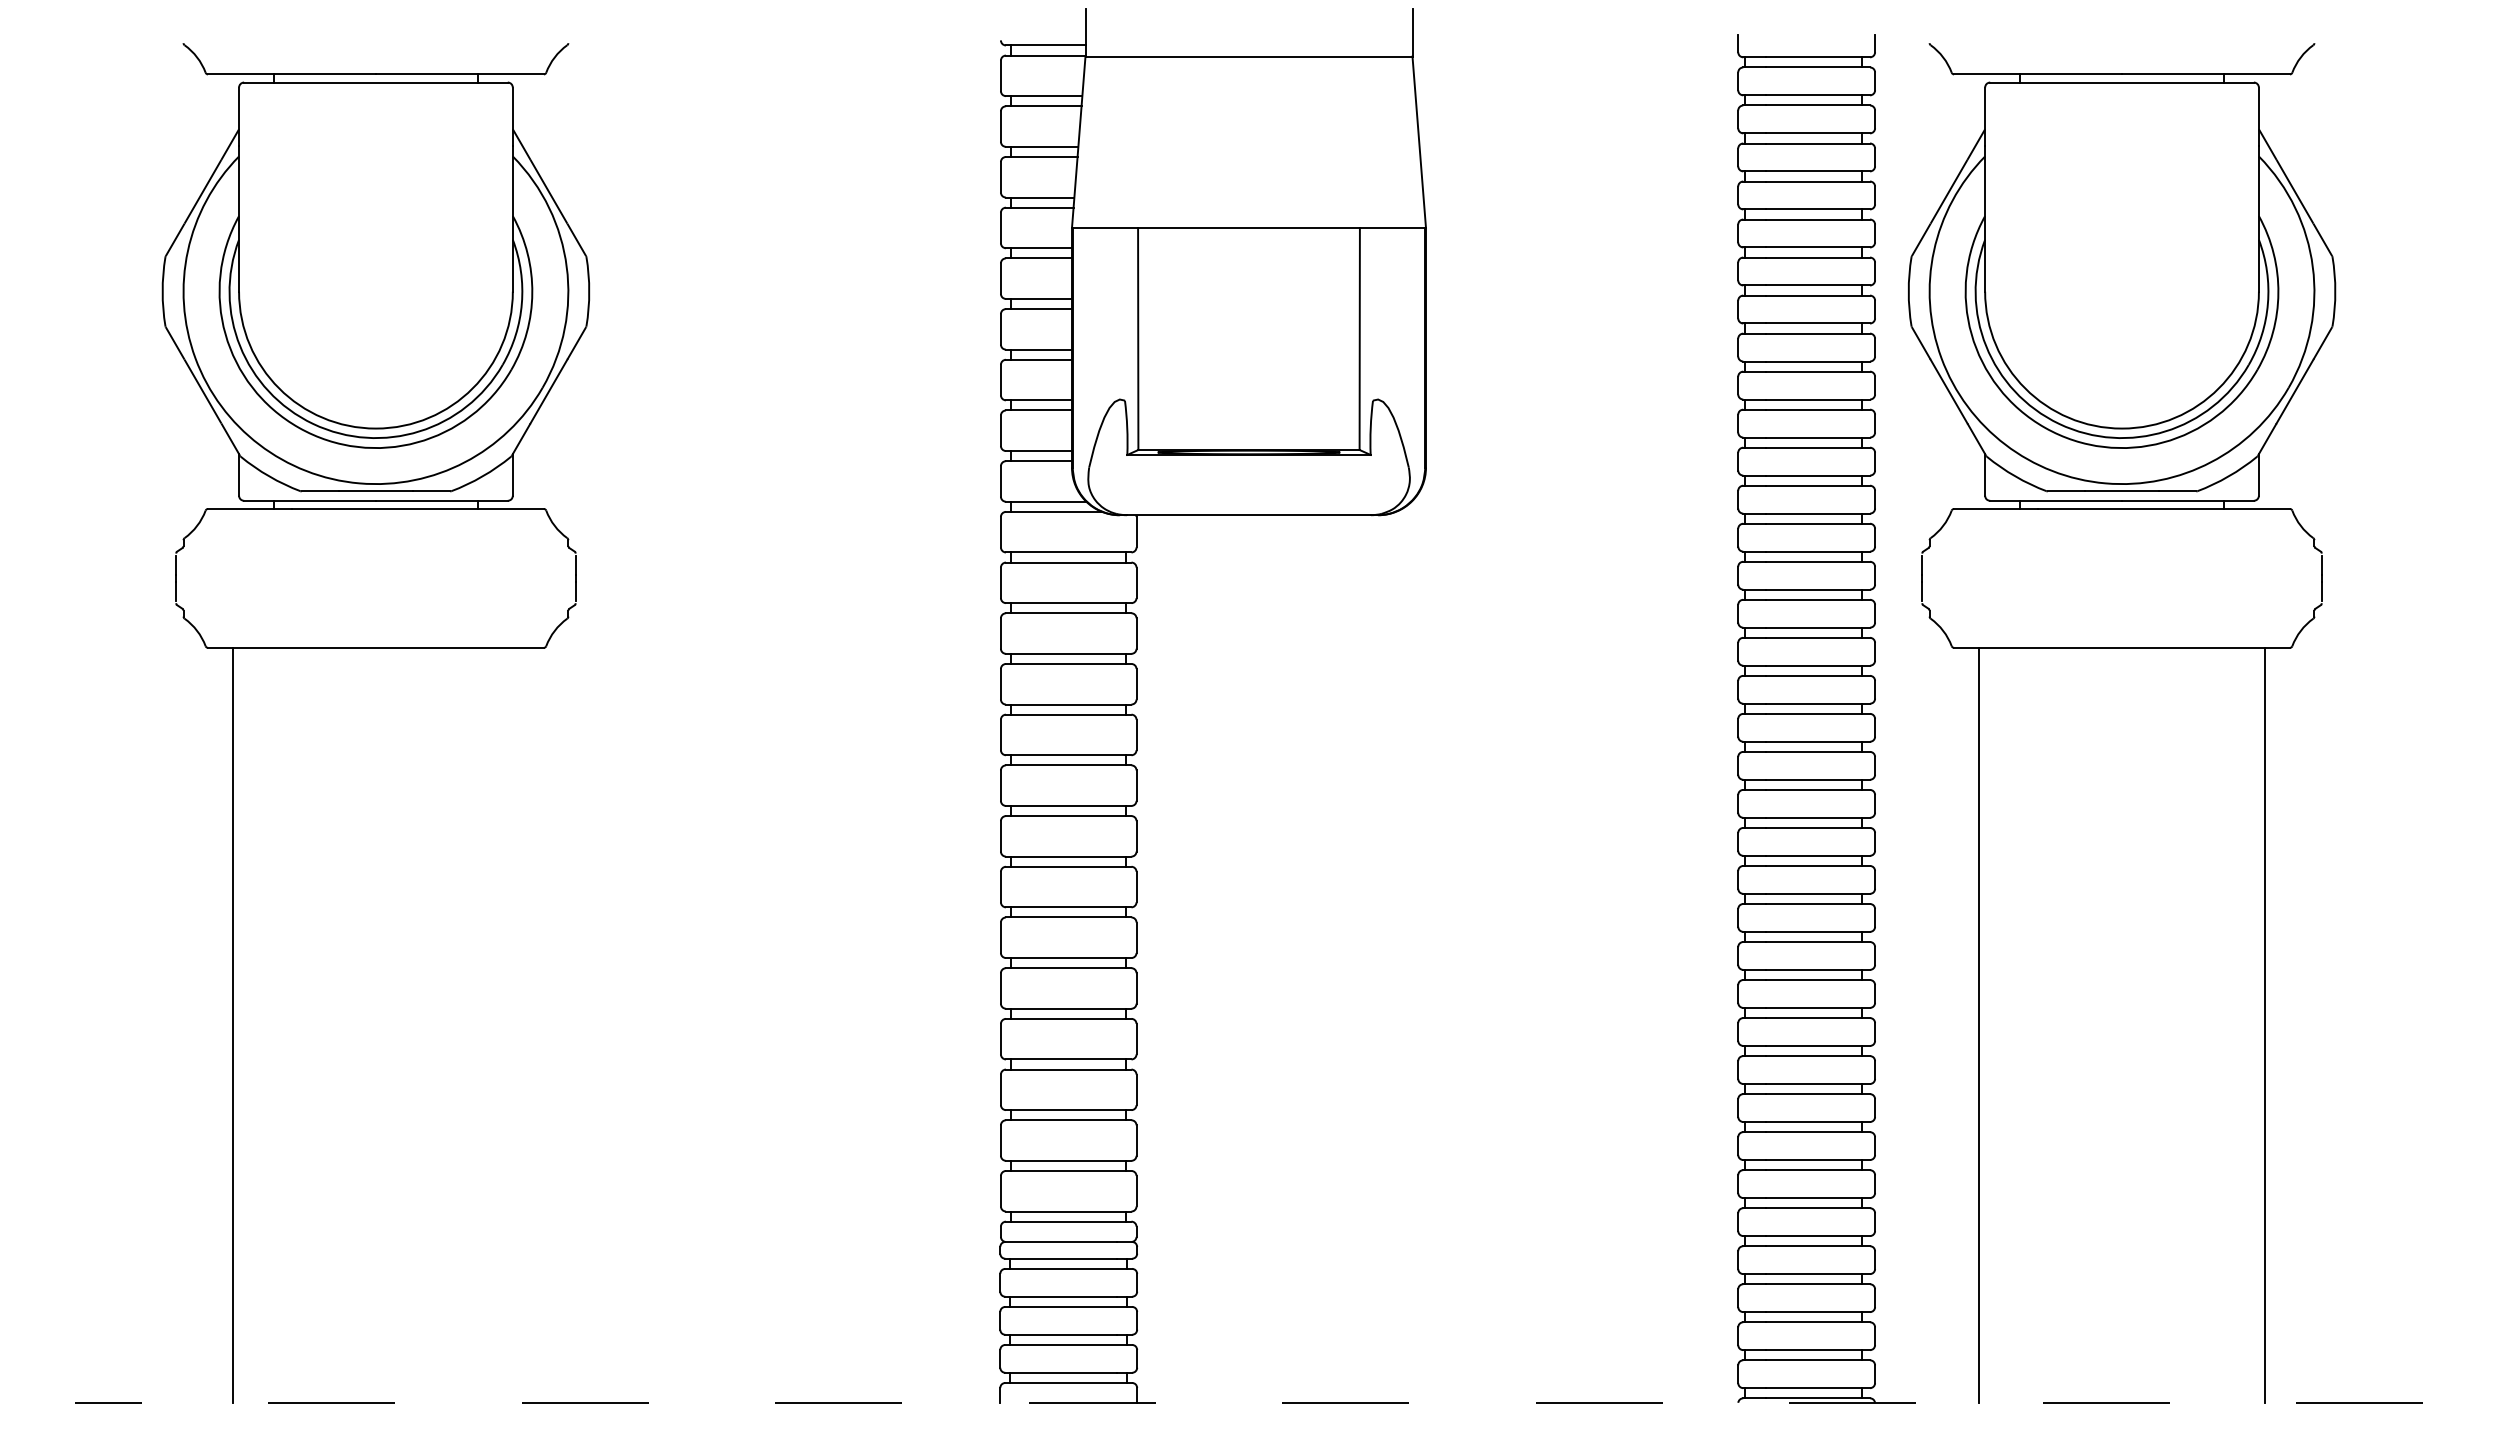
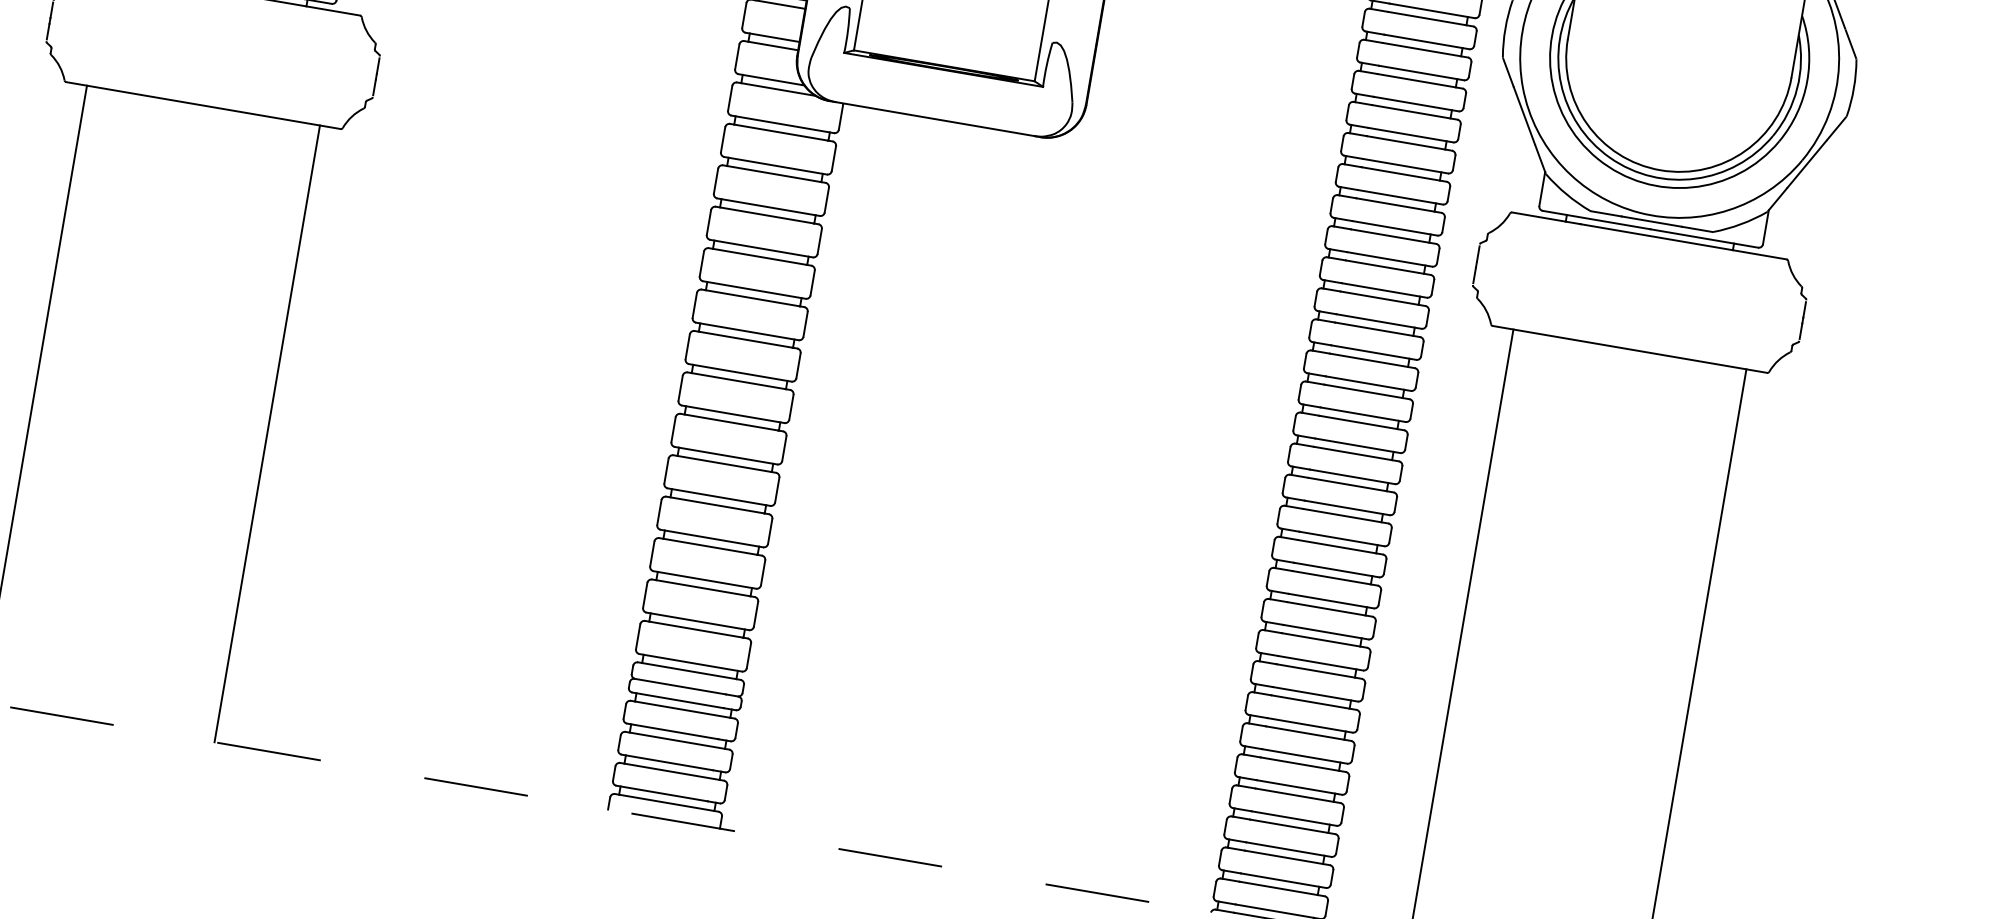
line: (518, 1024) -> (267, 433), added

